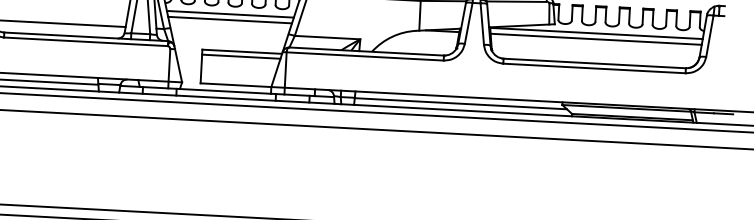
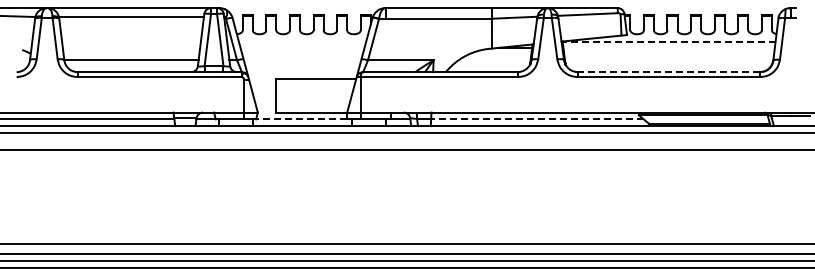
line: (230, 14) -> (302, 42), removed
line: (230, 19) -> (302, 47), removed
line: (595, 33) -> (668, 42), solid -> dashed
line: (595, 38) -> (668, 47), removed
line: (241, 56) -> (315, 83), removed
line: (594, 63) -> (668, 72), solid -> dashed
line: (225, 91) -> (301, 119), solid -> dashed
line: (459, 103) -> (536, 119), solid -> dashed

